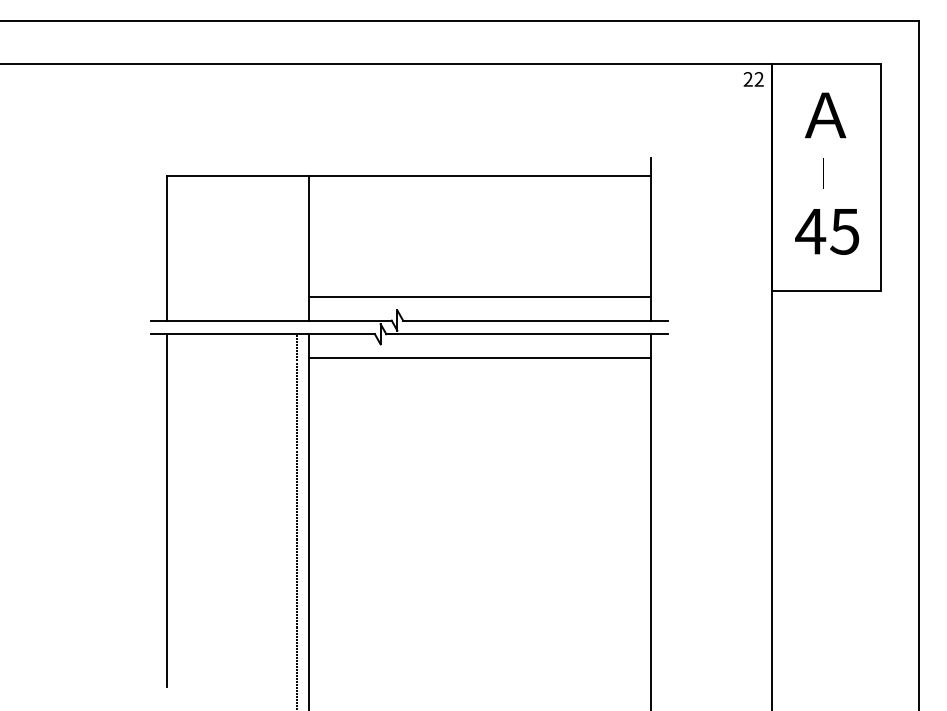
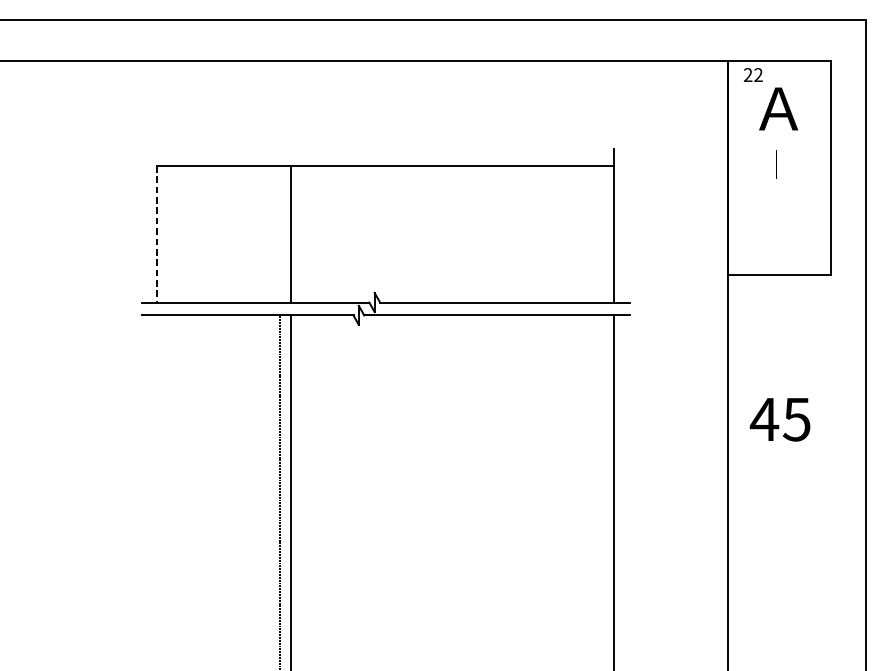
text: (753, 79) -> (753, 75), moved
text: (827, 231) -> (780, 419), moved
line: (167, 248) -> (157, 234), solid -> dashed
line: (479, 297) -> (452, 280), removed
line: (479, 358) -> (452, 338), removed
line: (167, 510) -> (157, 481), removed

